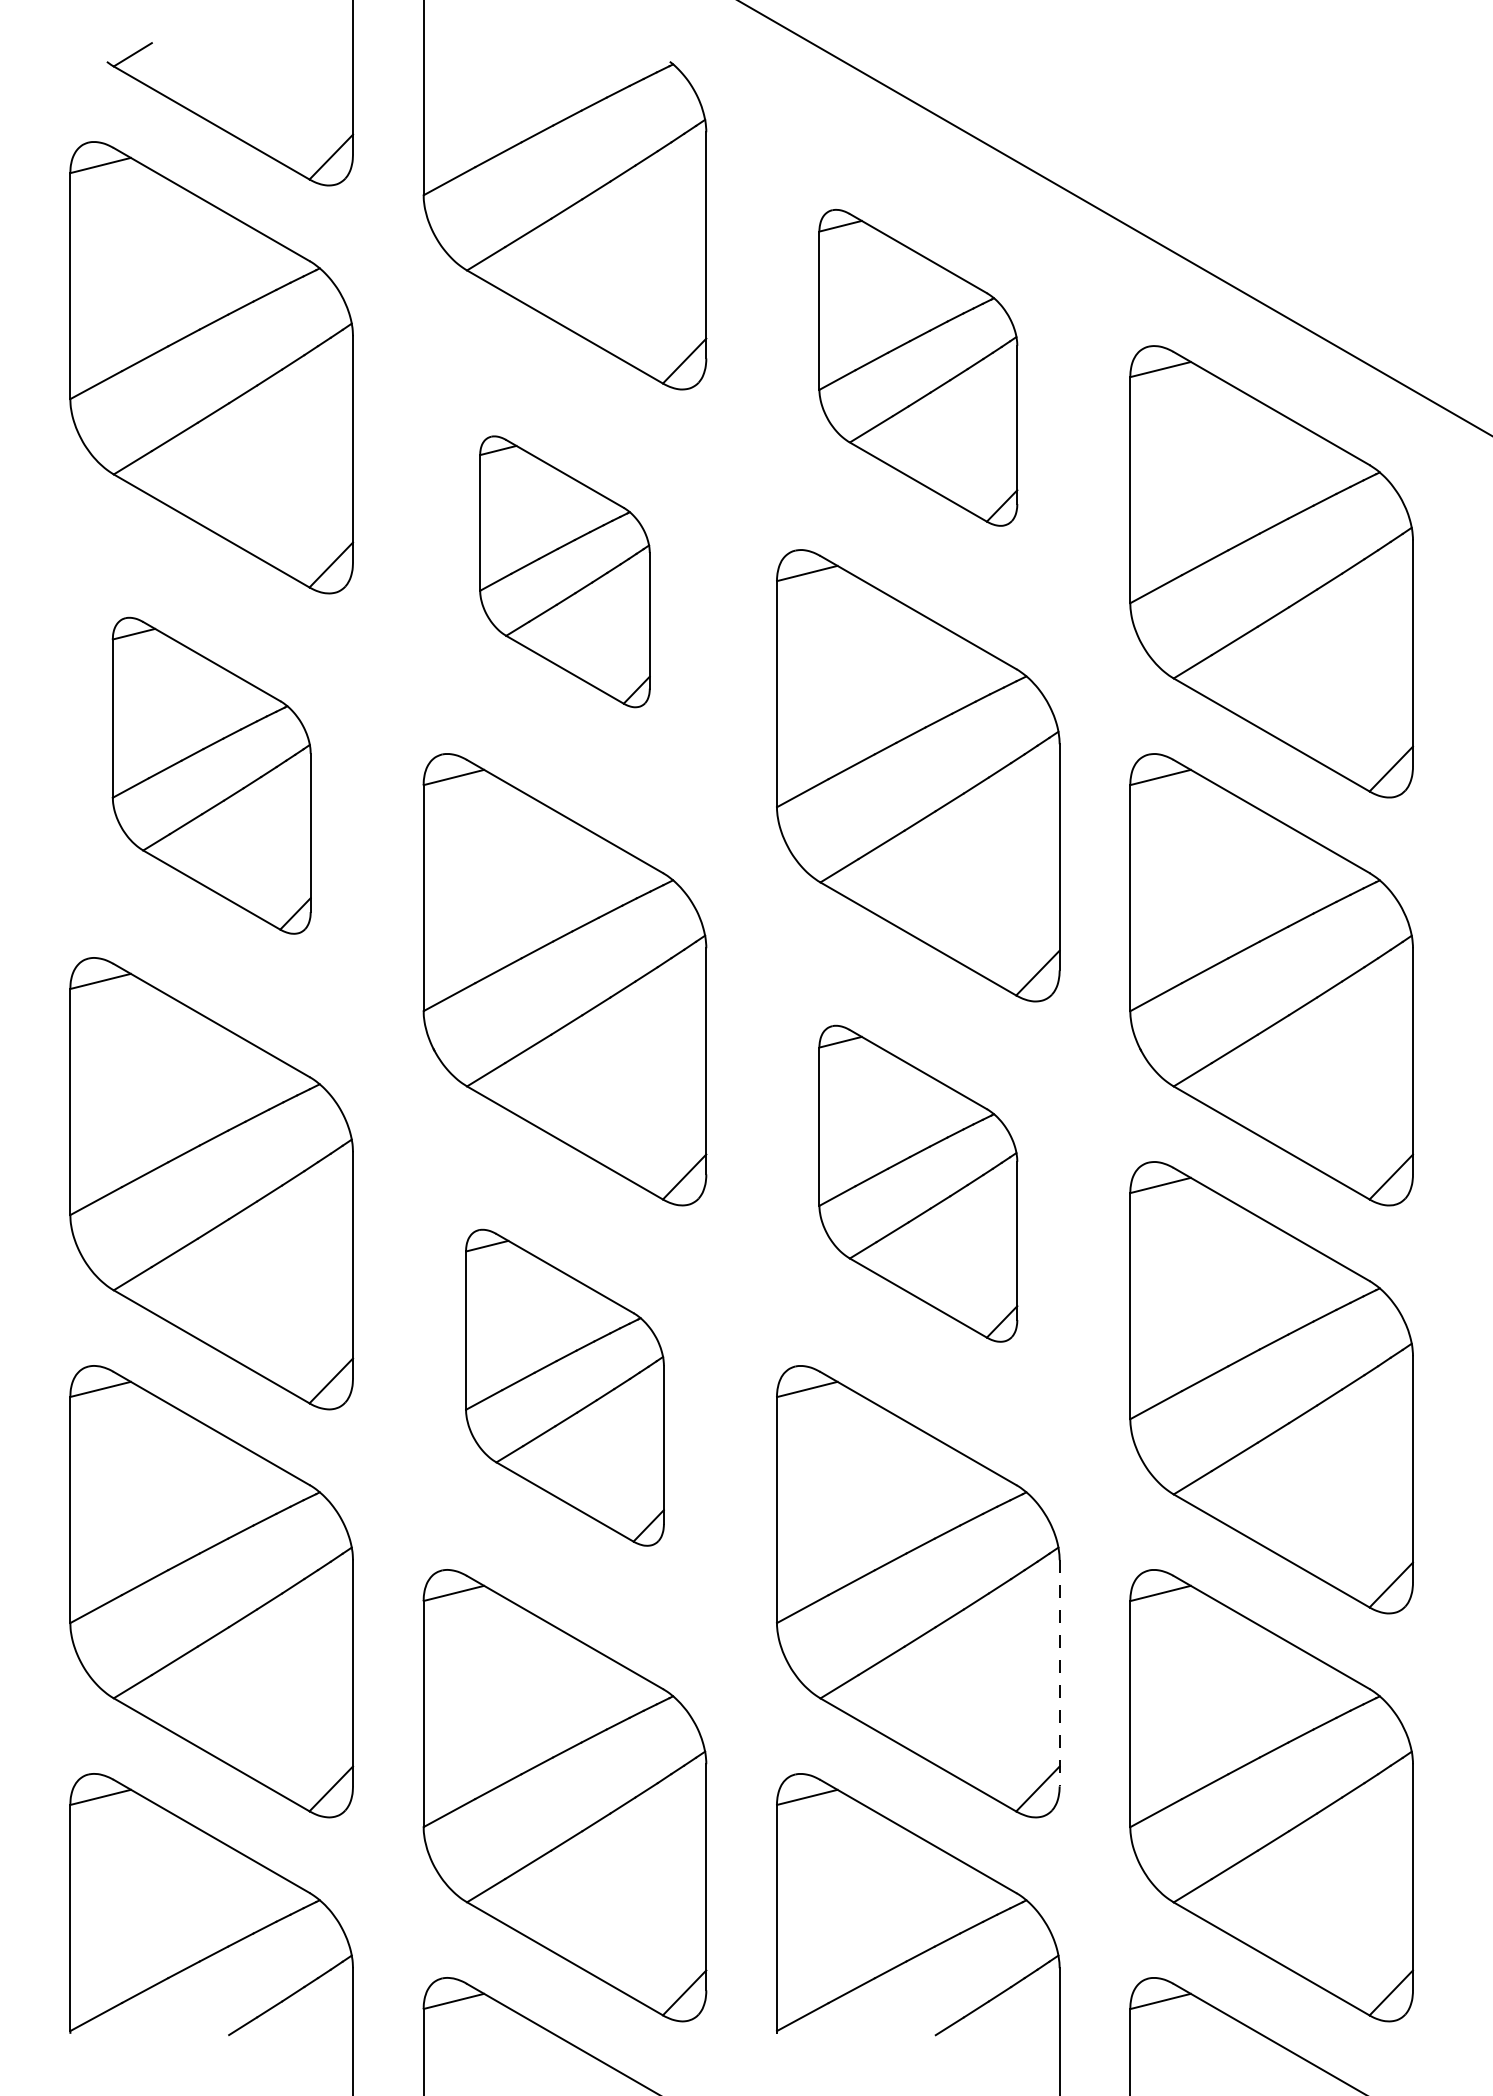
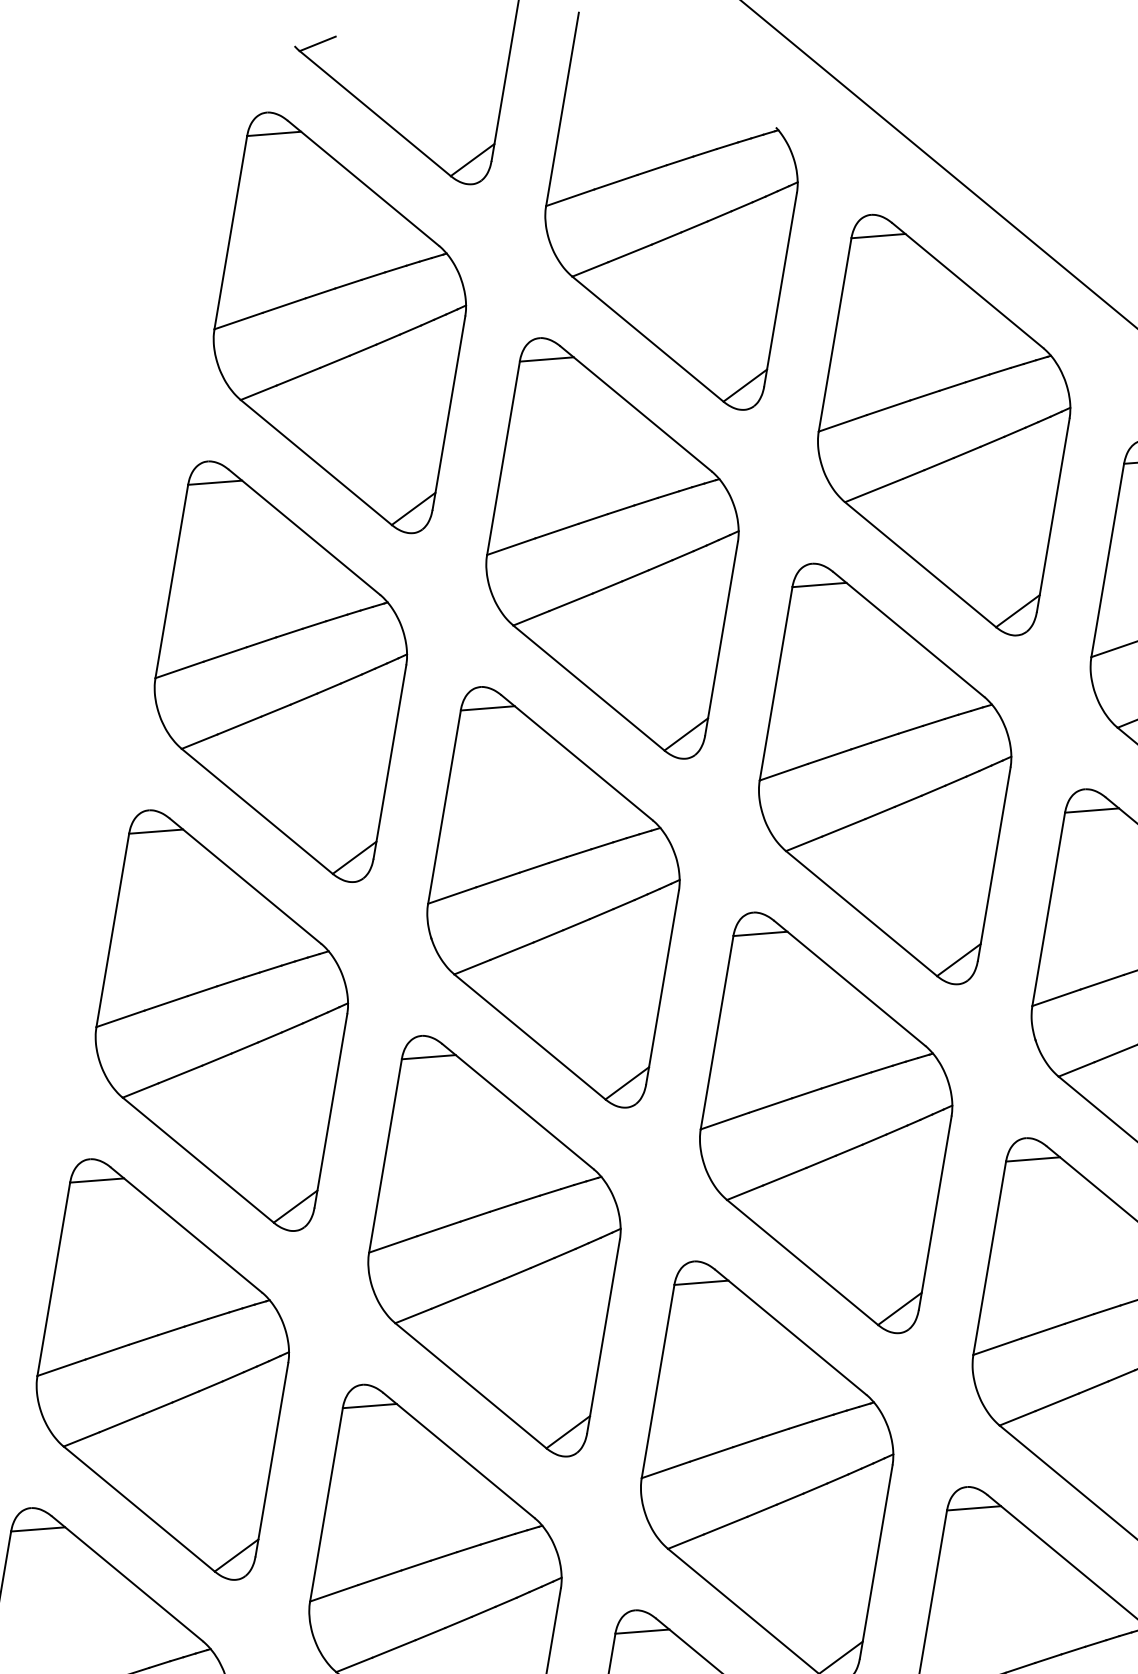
part: (918, 367) -> (944, 424), size x1.43
part: (564, 571) -> (612, 548), size x1.67
part: (211, 775) -> (280, 671), size x1.43
part: (918, 1183) -> (826, 1122), size x1.43
part: (564, 1387) -> (494, 1245), size x1.43
line: (1059, 1673) -> (876, 1562), dashed -> solid

